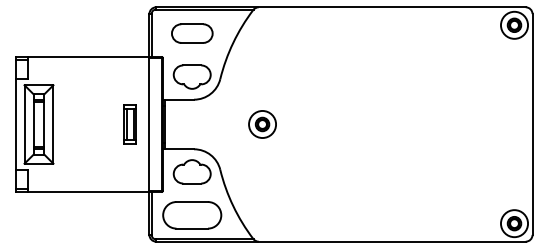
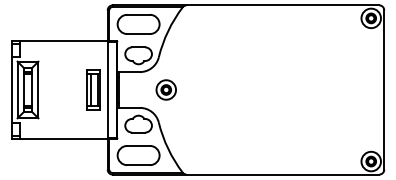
part: (192, 33) -> (138, 24), size x1.43
part: (129, 124) -> (93, 90), size x1.43
part: (262, 124) -> (166, 90), moved

